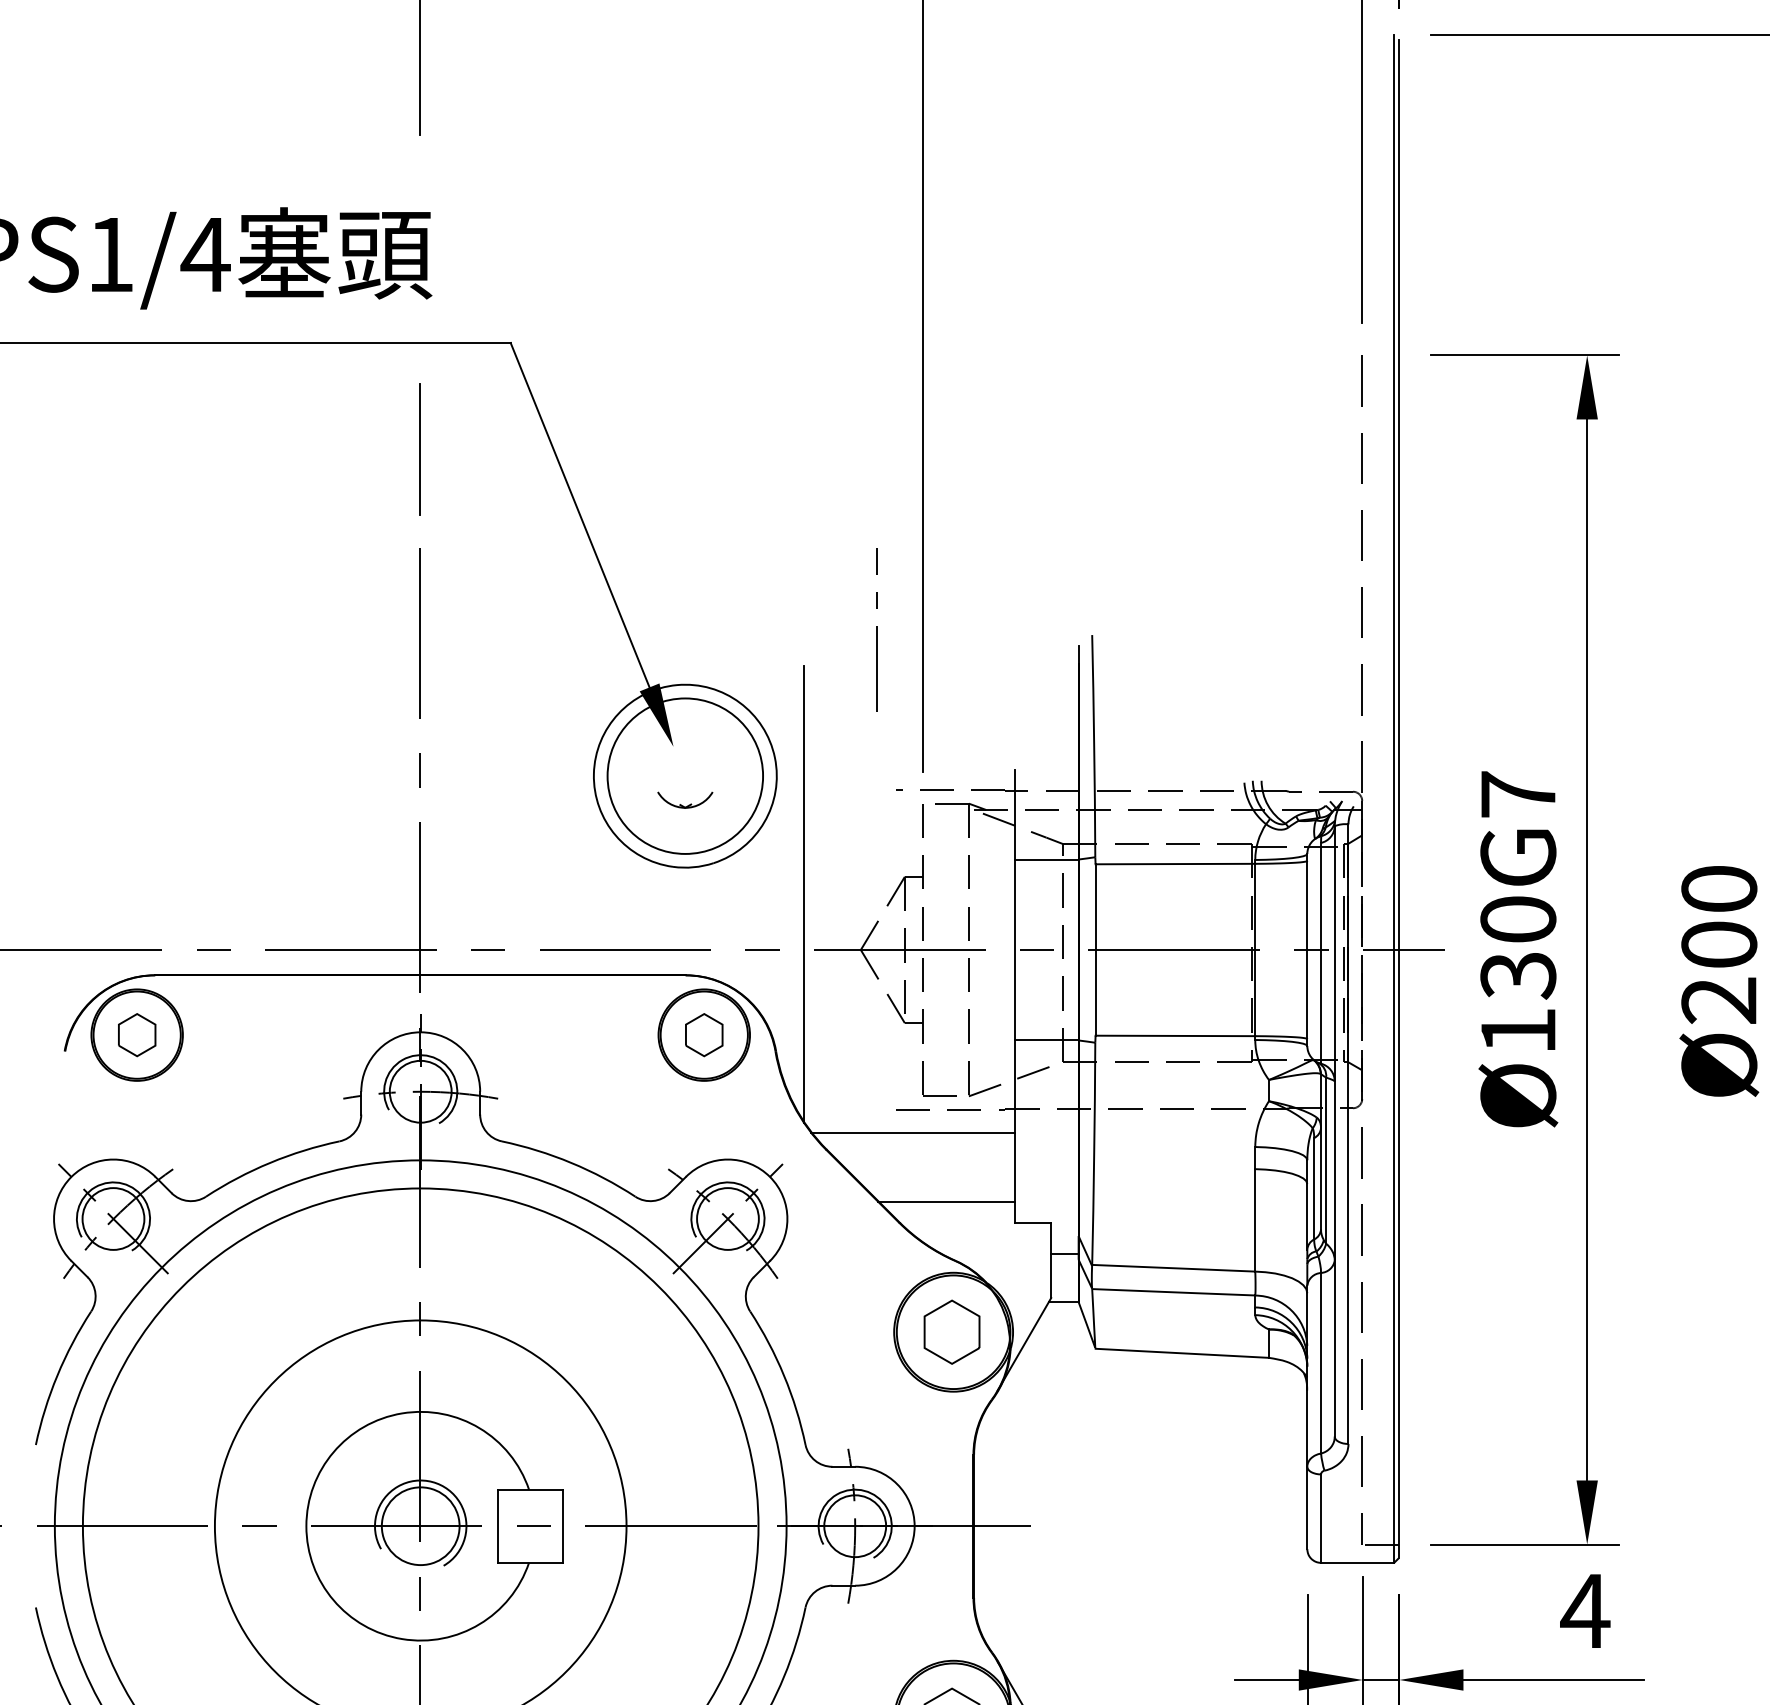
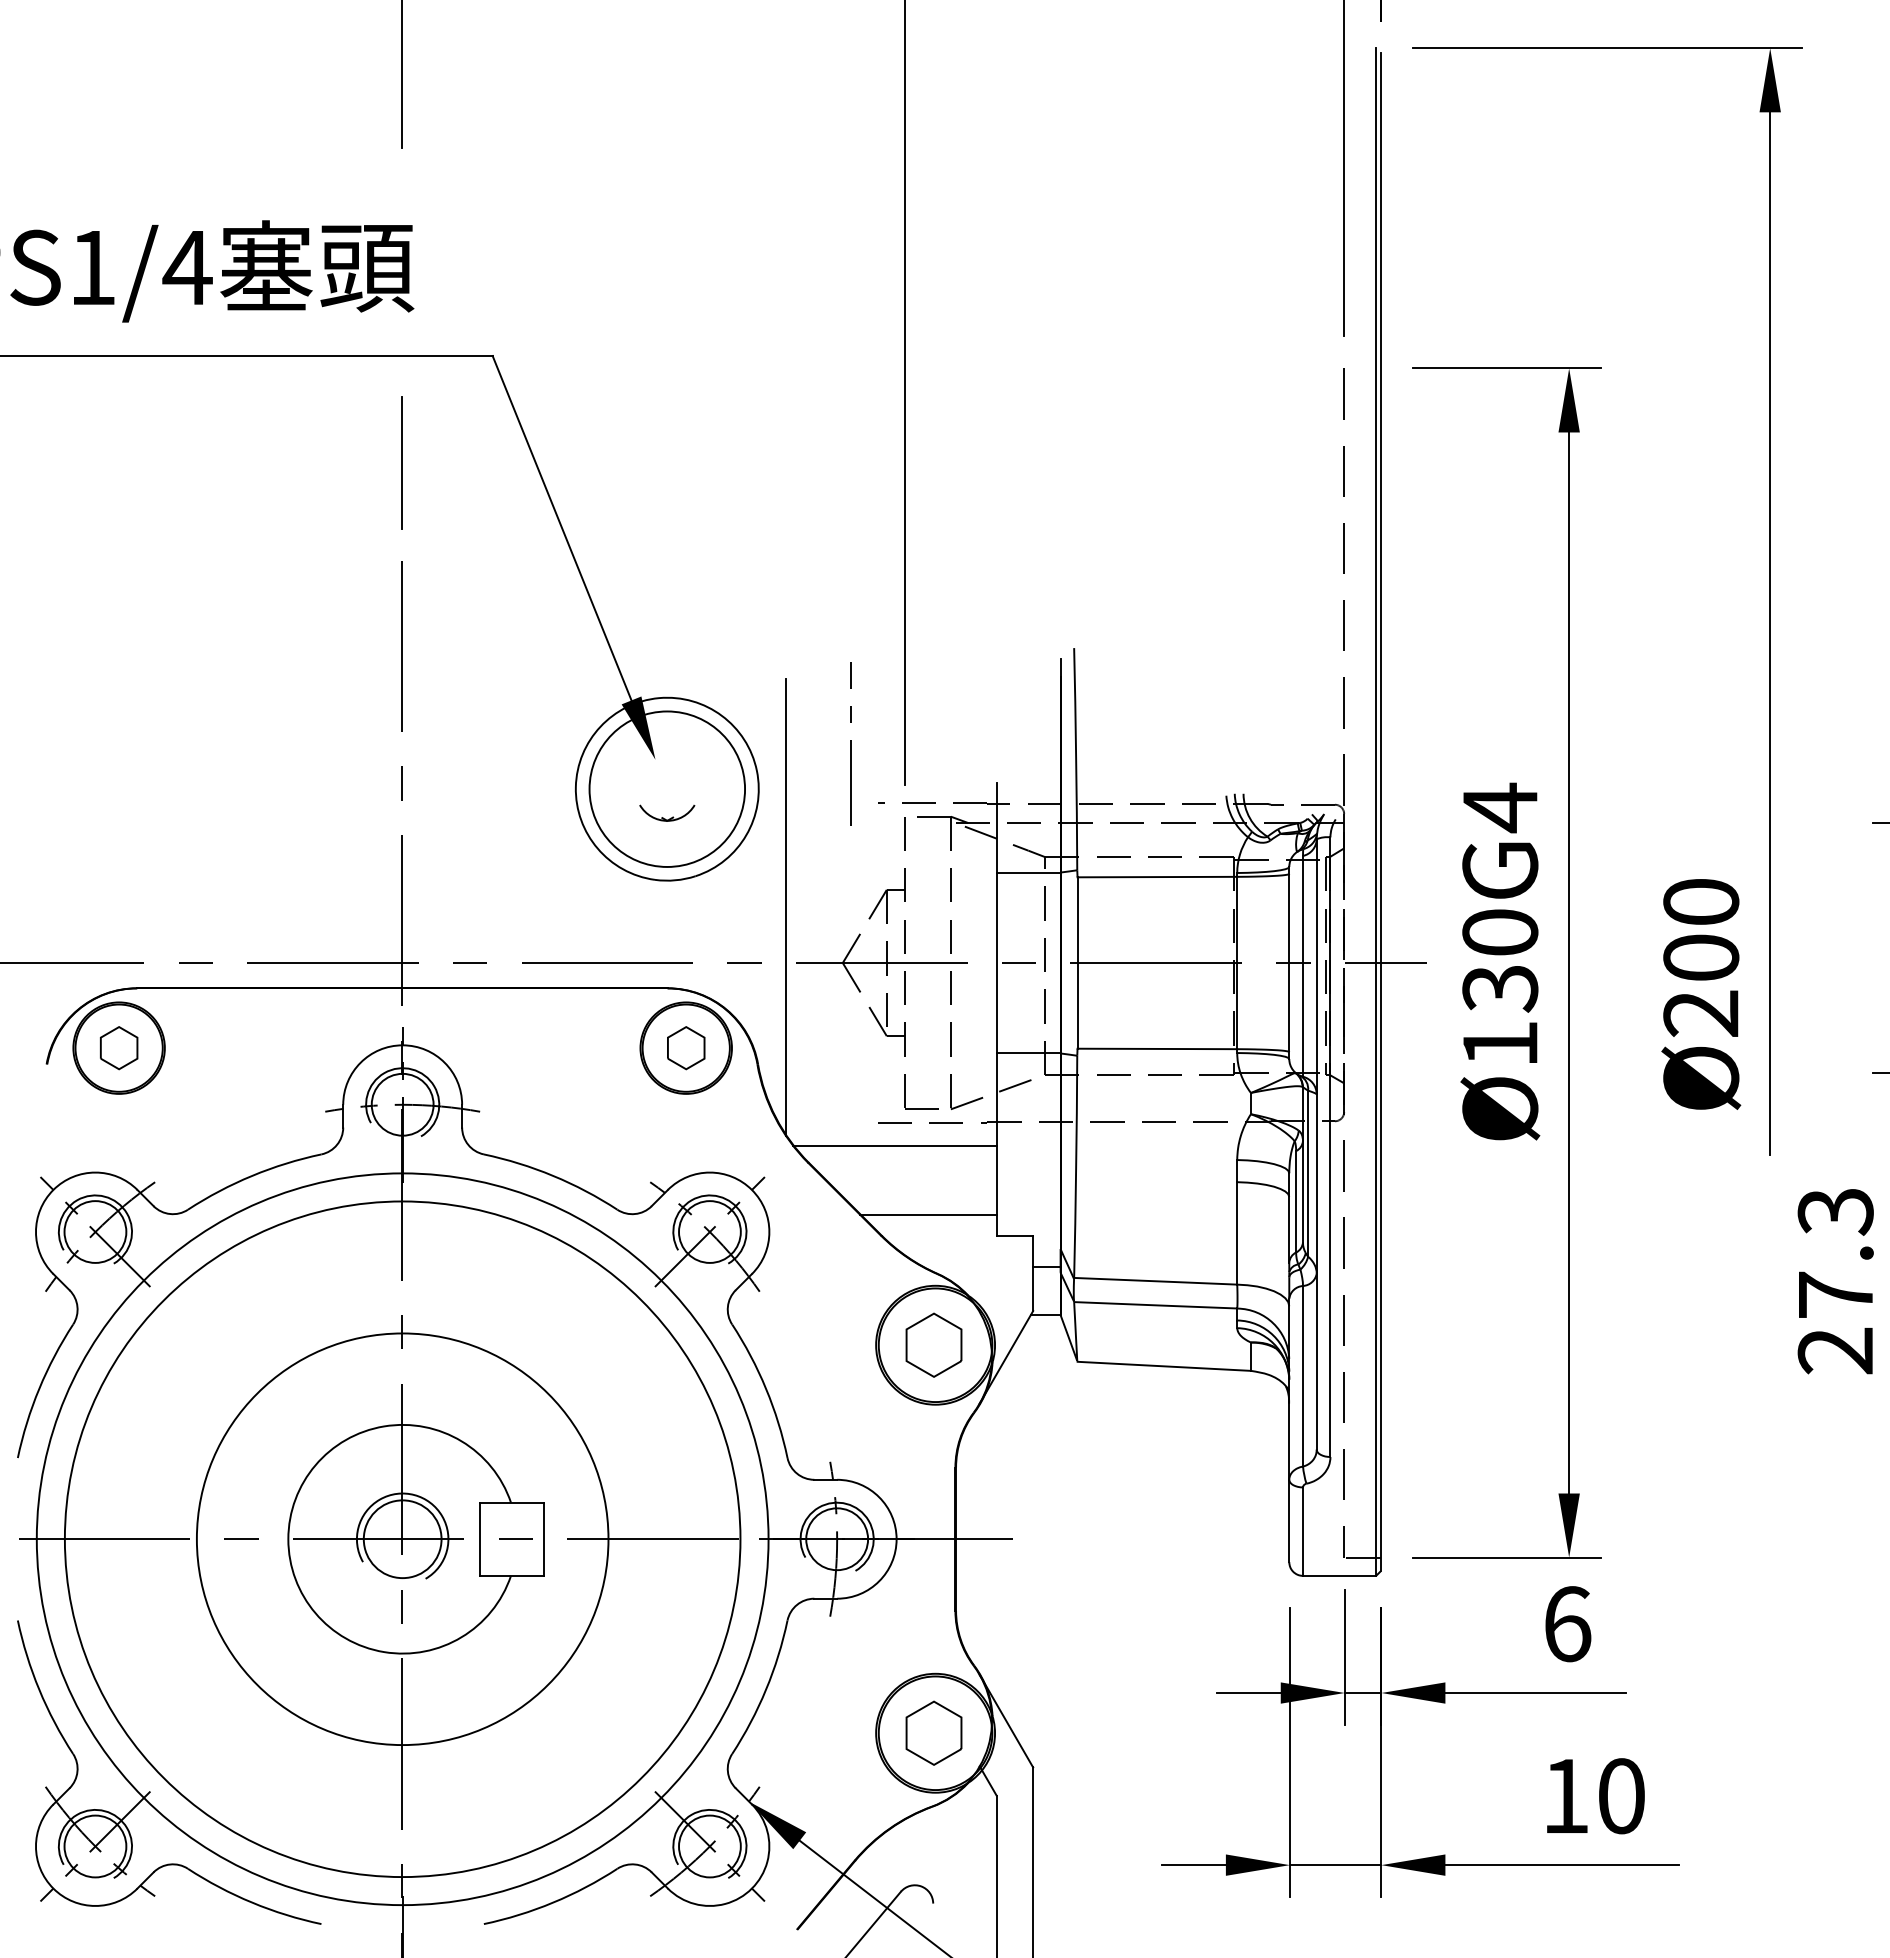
line: (876, 629) -> (850, 743), moved
text: (1518, 794) -> (1500, 807), Ø130G7 -> Ø130G4
text: (1585, 1611) -> (1567, 1624), 4 -> 6

